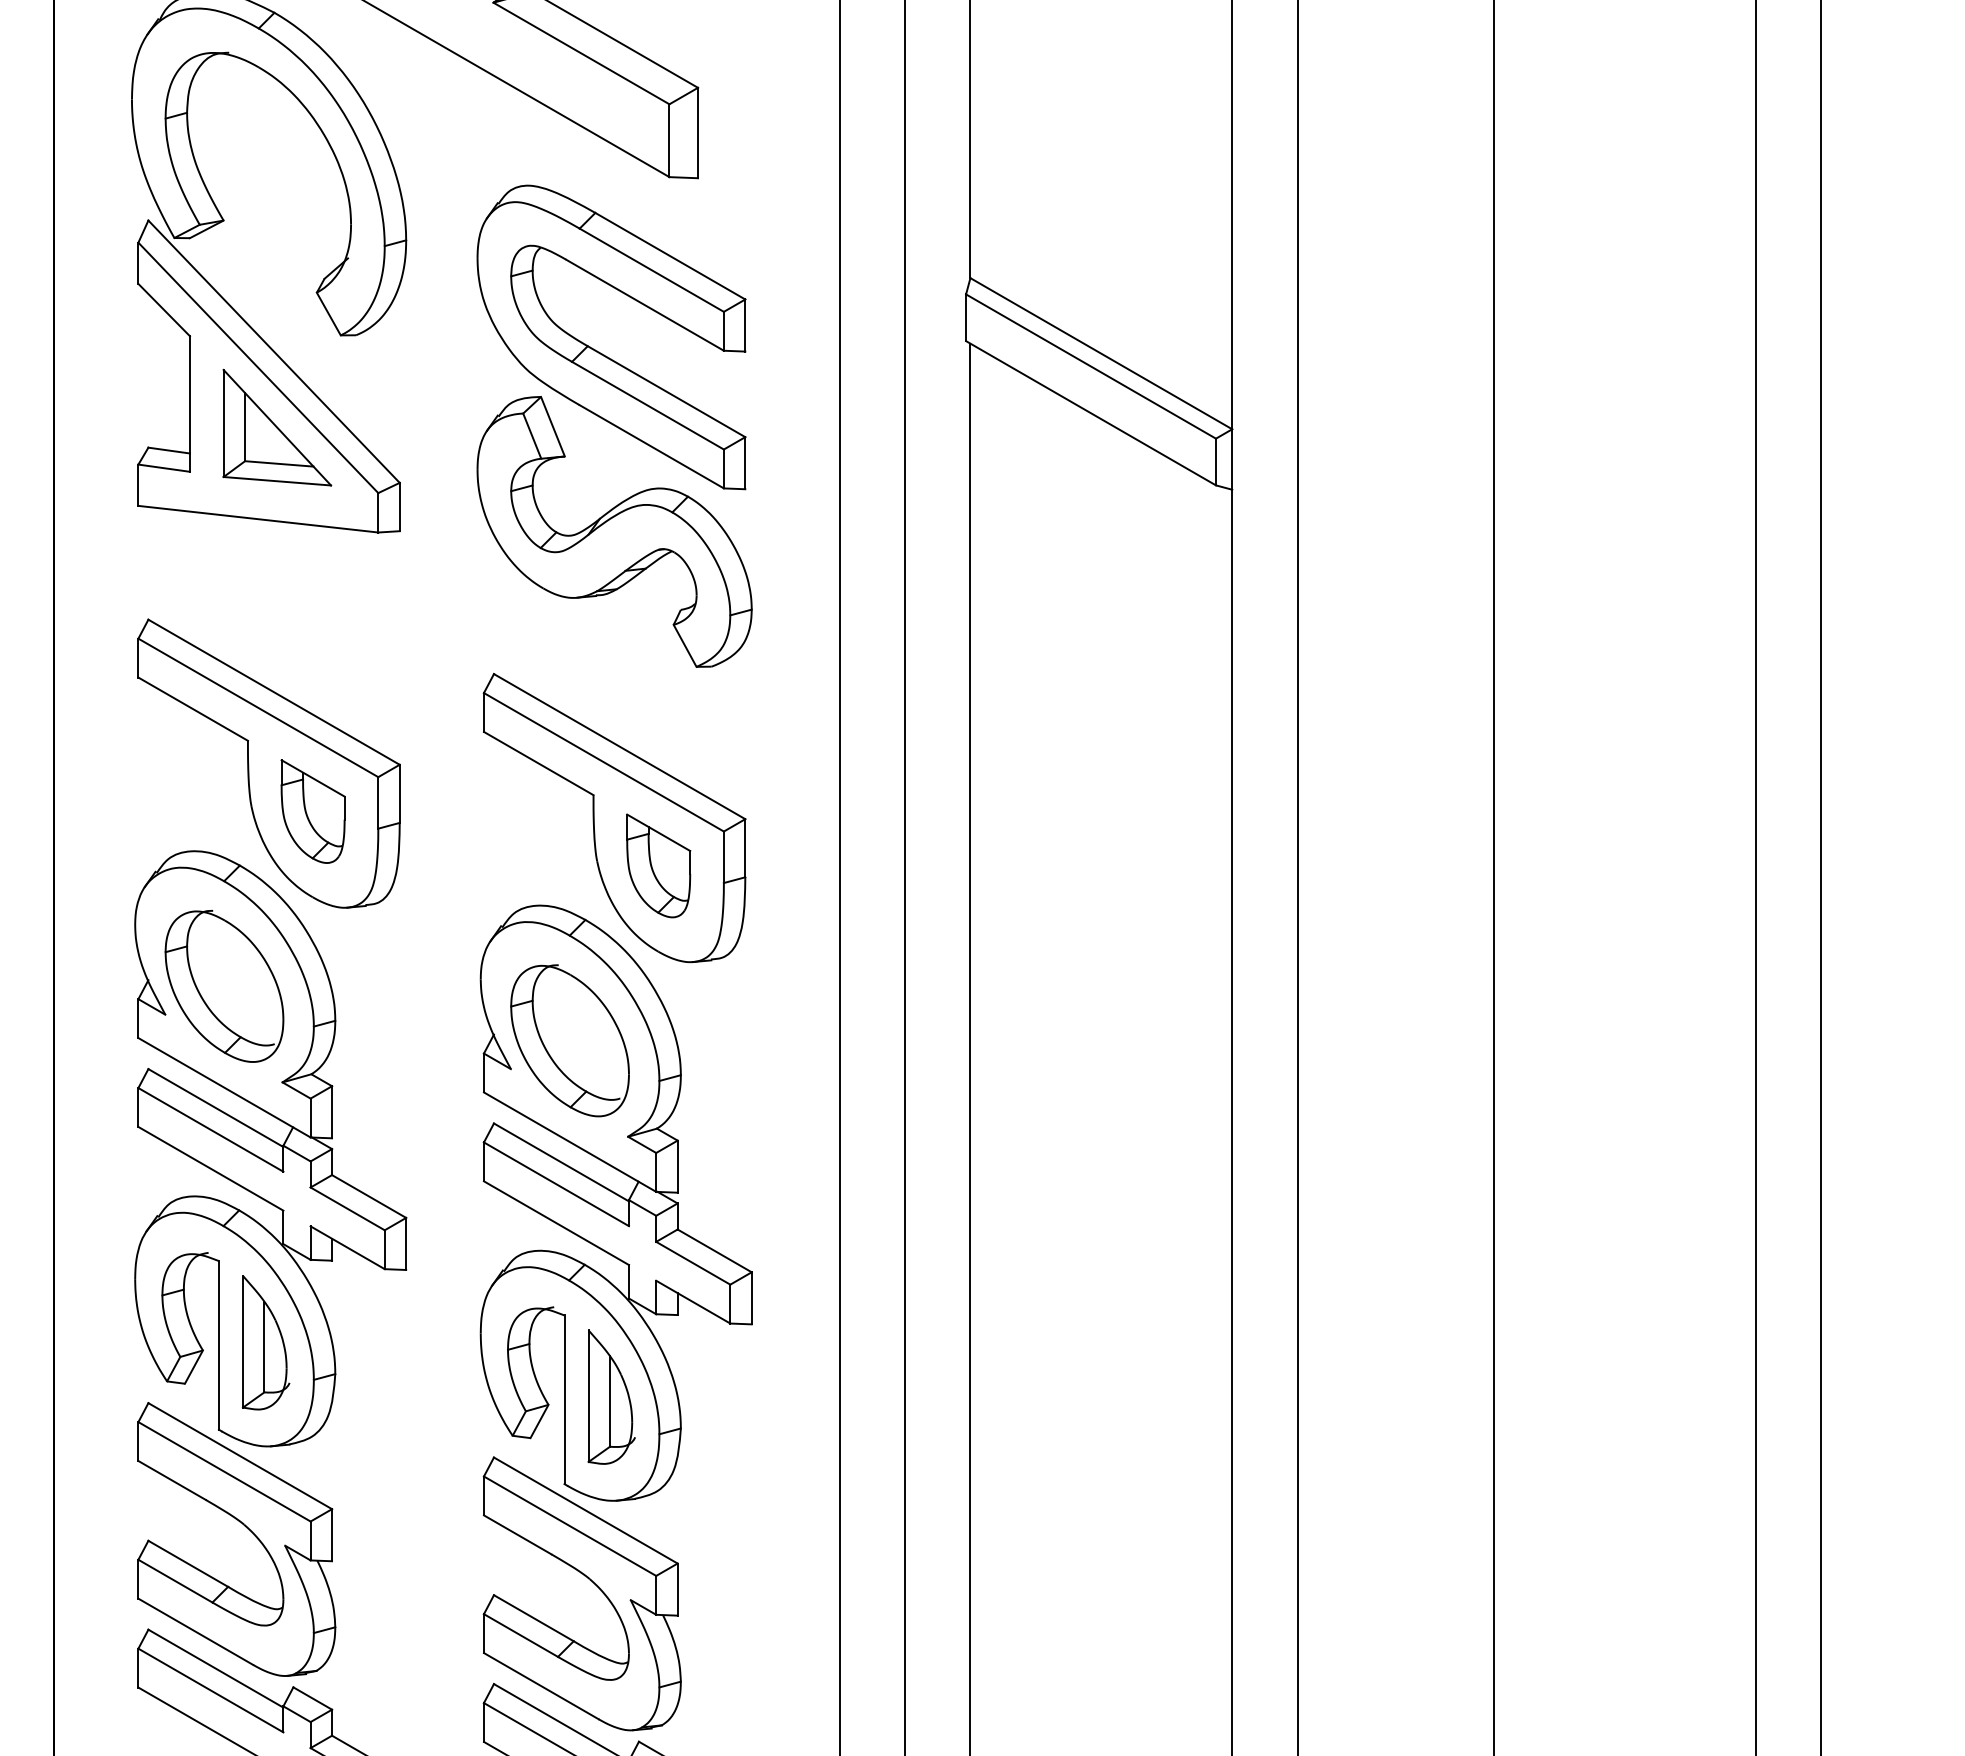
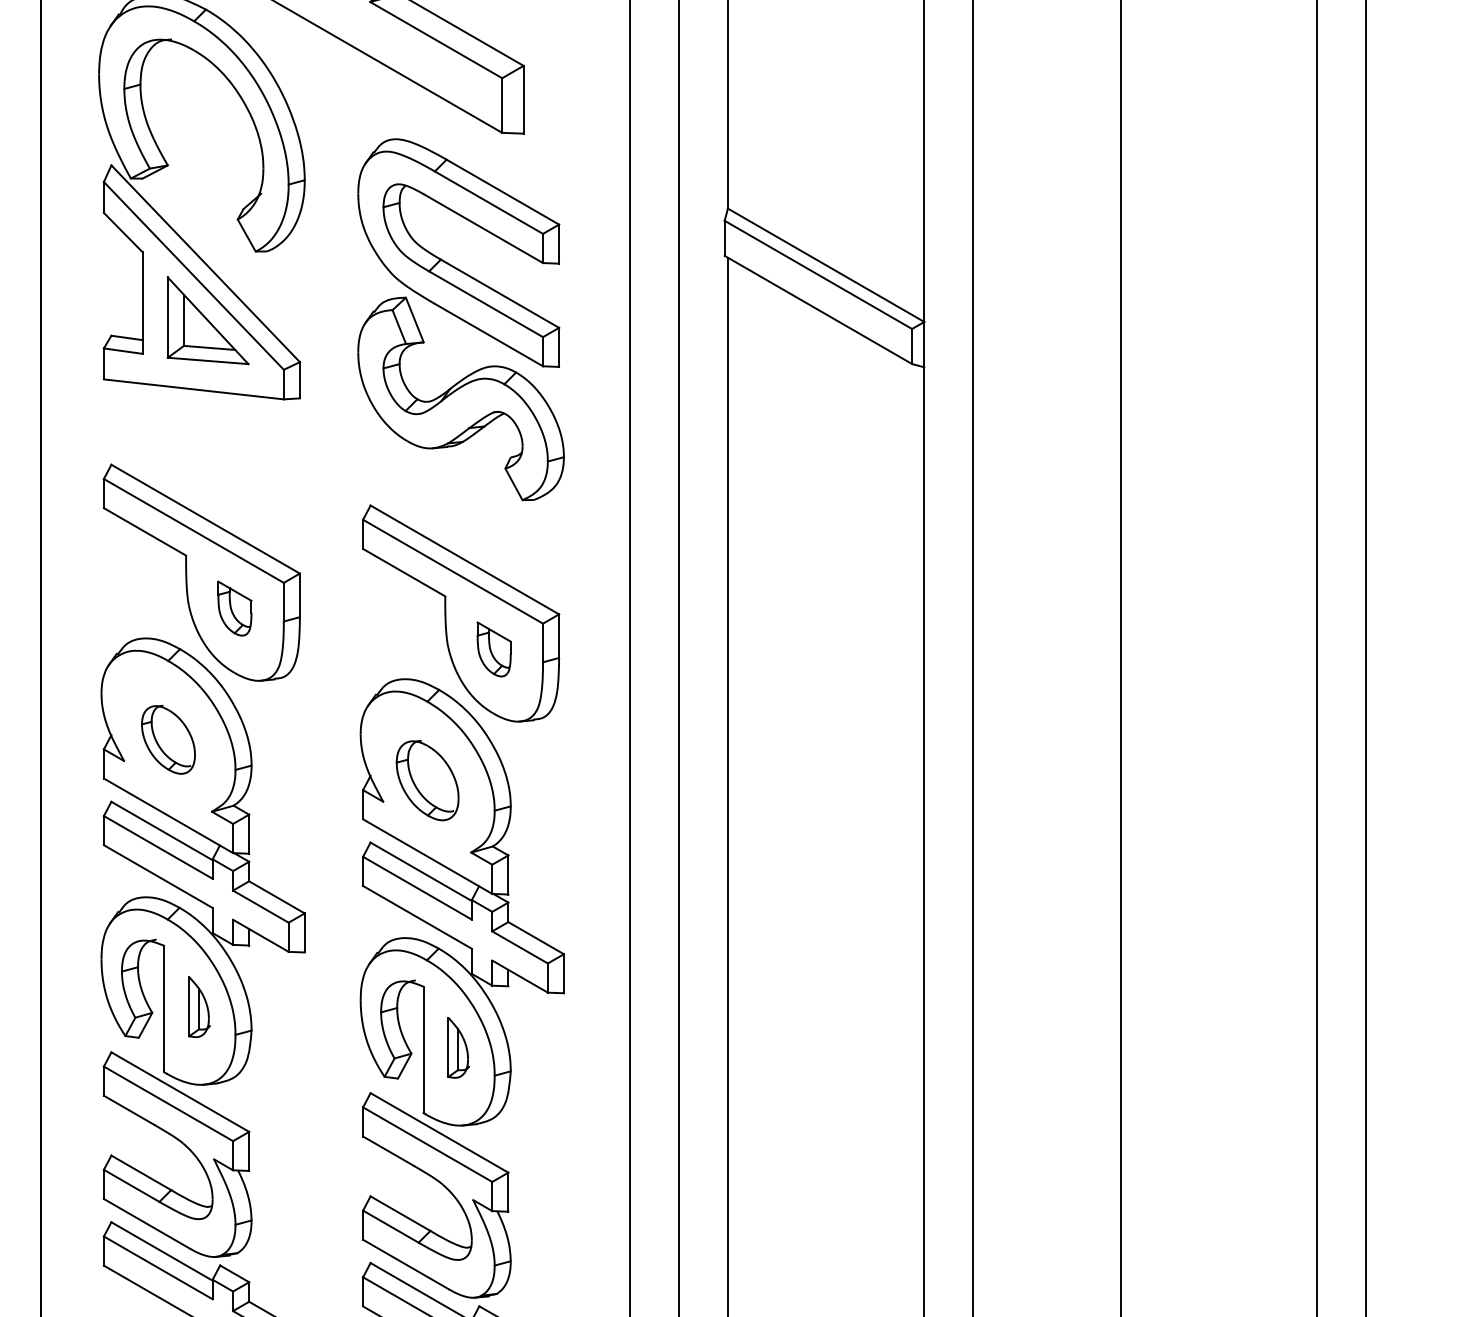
part: (312, 811) -> (234, 608), size x0.7
part: (658, 865) -> (494, 649), size x0.7
part: (224, 986) -> (168, 739), size x0.6
part: (569, 1040) -> (427, 780), size x0.7
part: (265, 1342) -> (199, 1006), size x0.6
part: (611, 1396) -> (458, 1047), size x0.6

